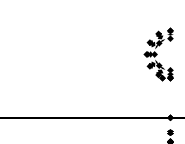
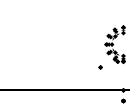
part: (138, 85) -> (100, 66), added

